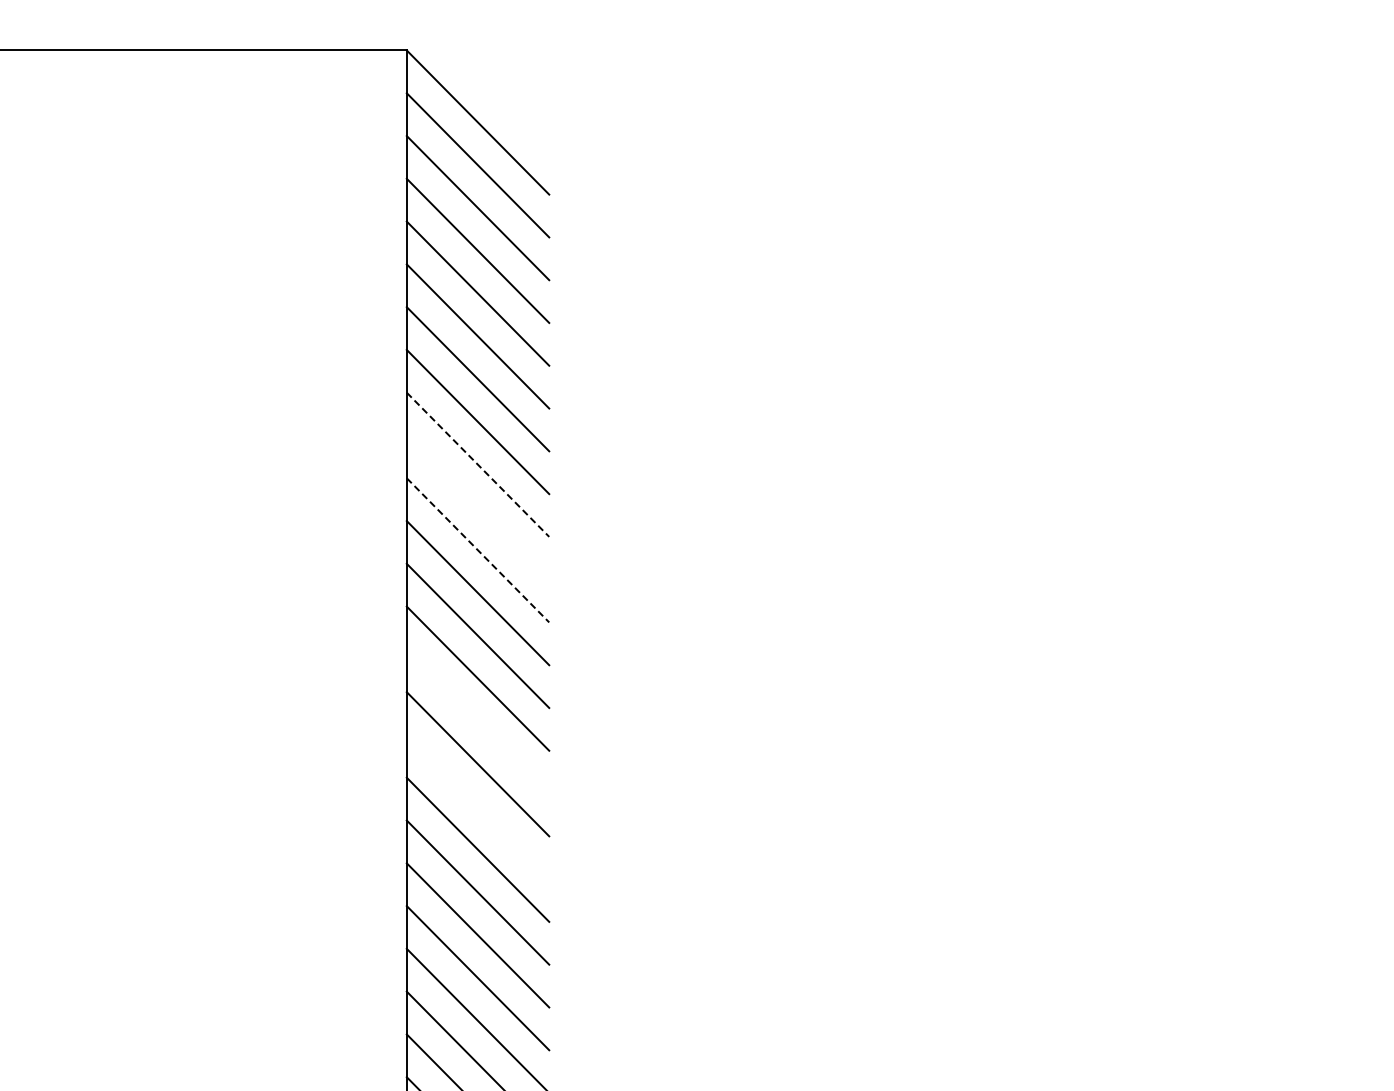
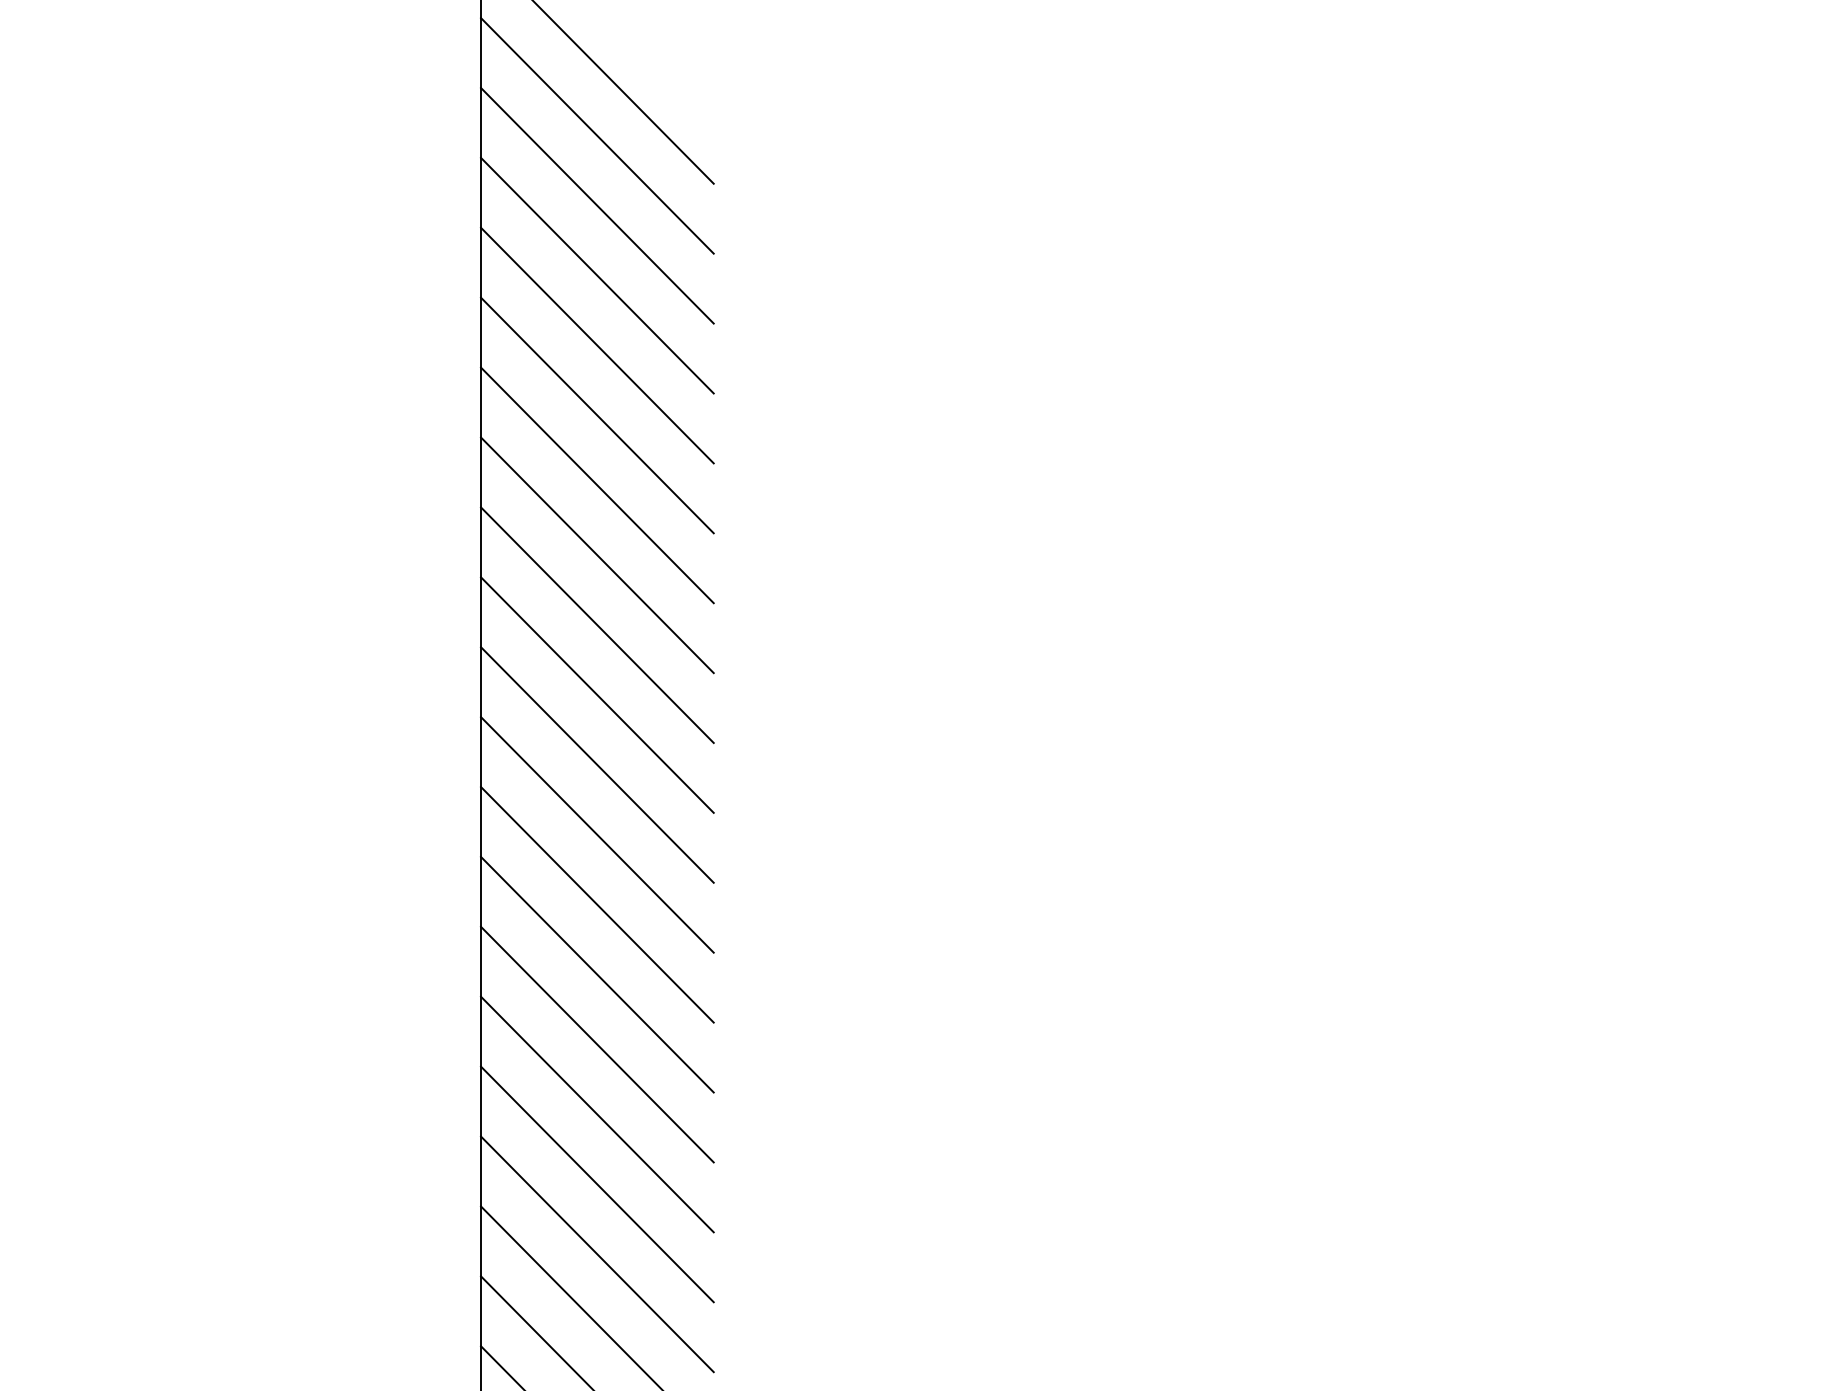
line: (478, 465) -> (598, 626), dashed -> solid
line: (477, 507) -> (596, 694), added
line: (478, 550) -> (598, 765), dashed -> solid
line: (477, 721) -> (596, 1044), added
line: (477, 806) -> (596, 1183), added

